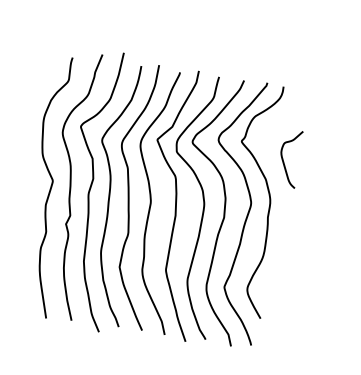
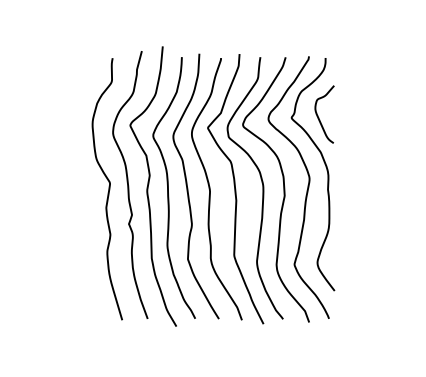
curve: (284, 160) -> (319, 117), moved

